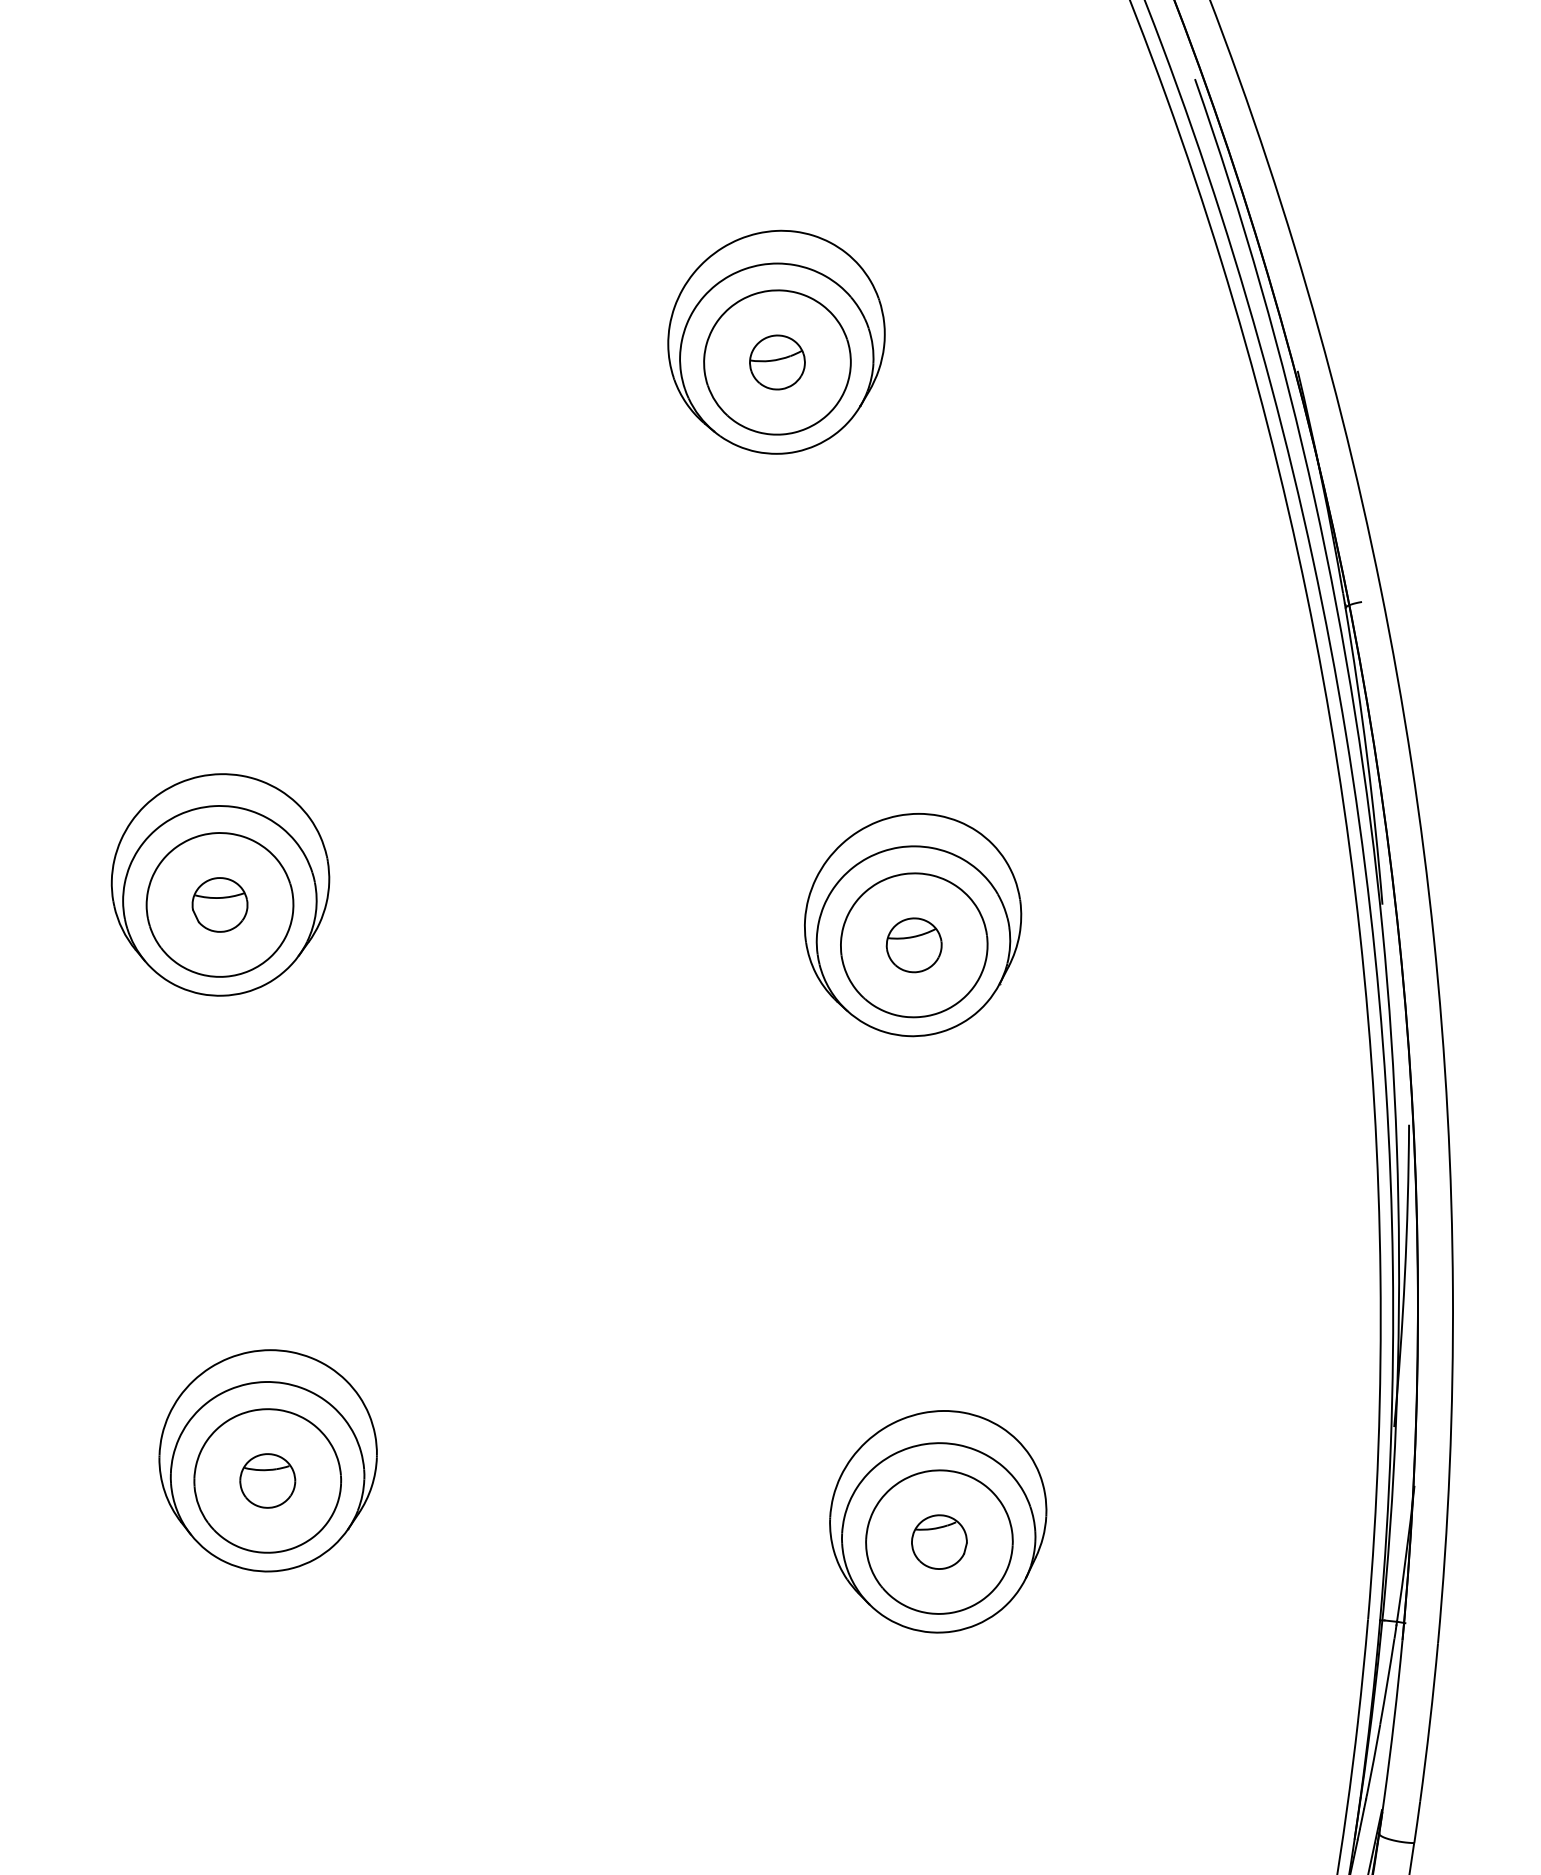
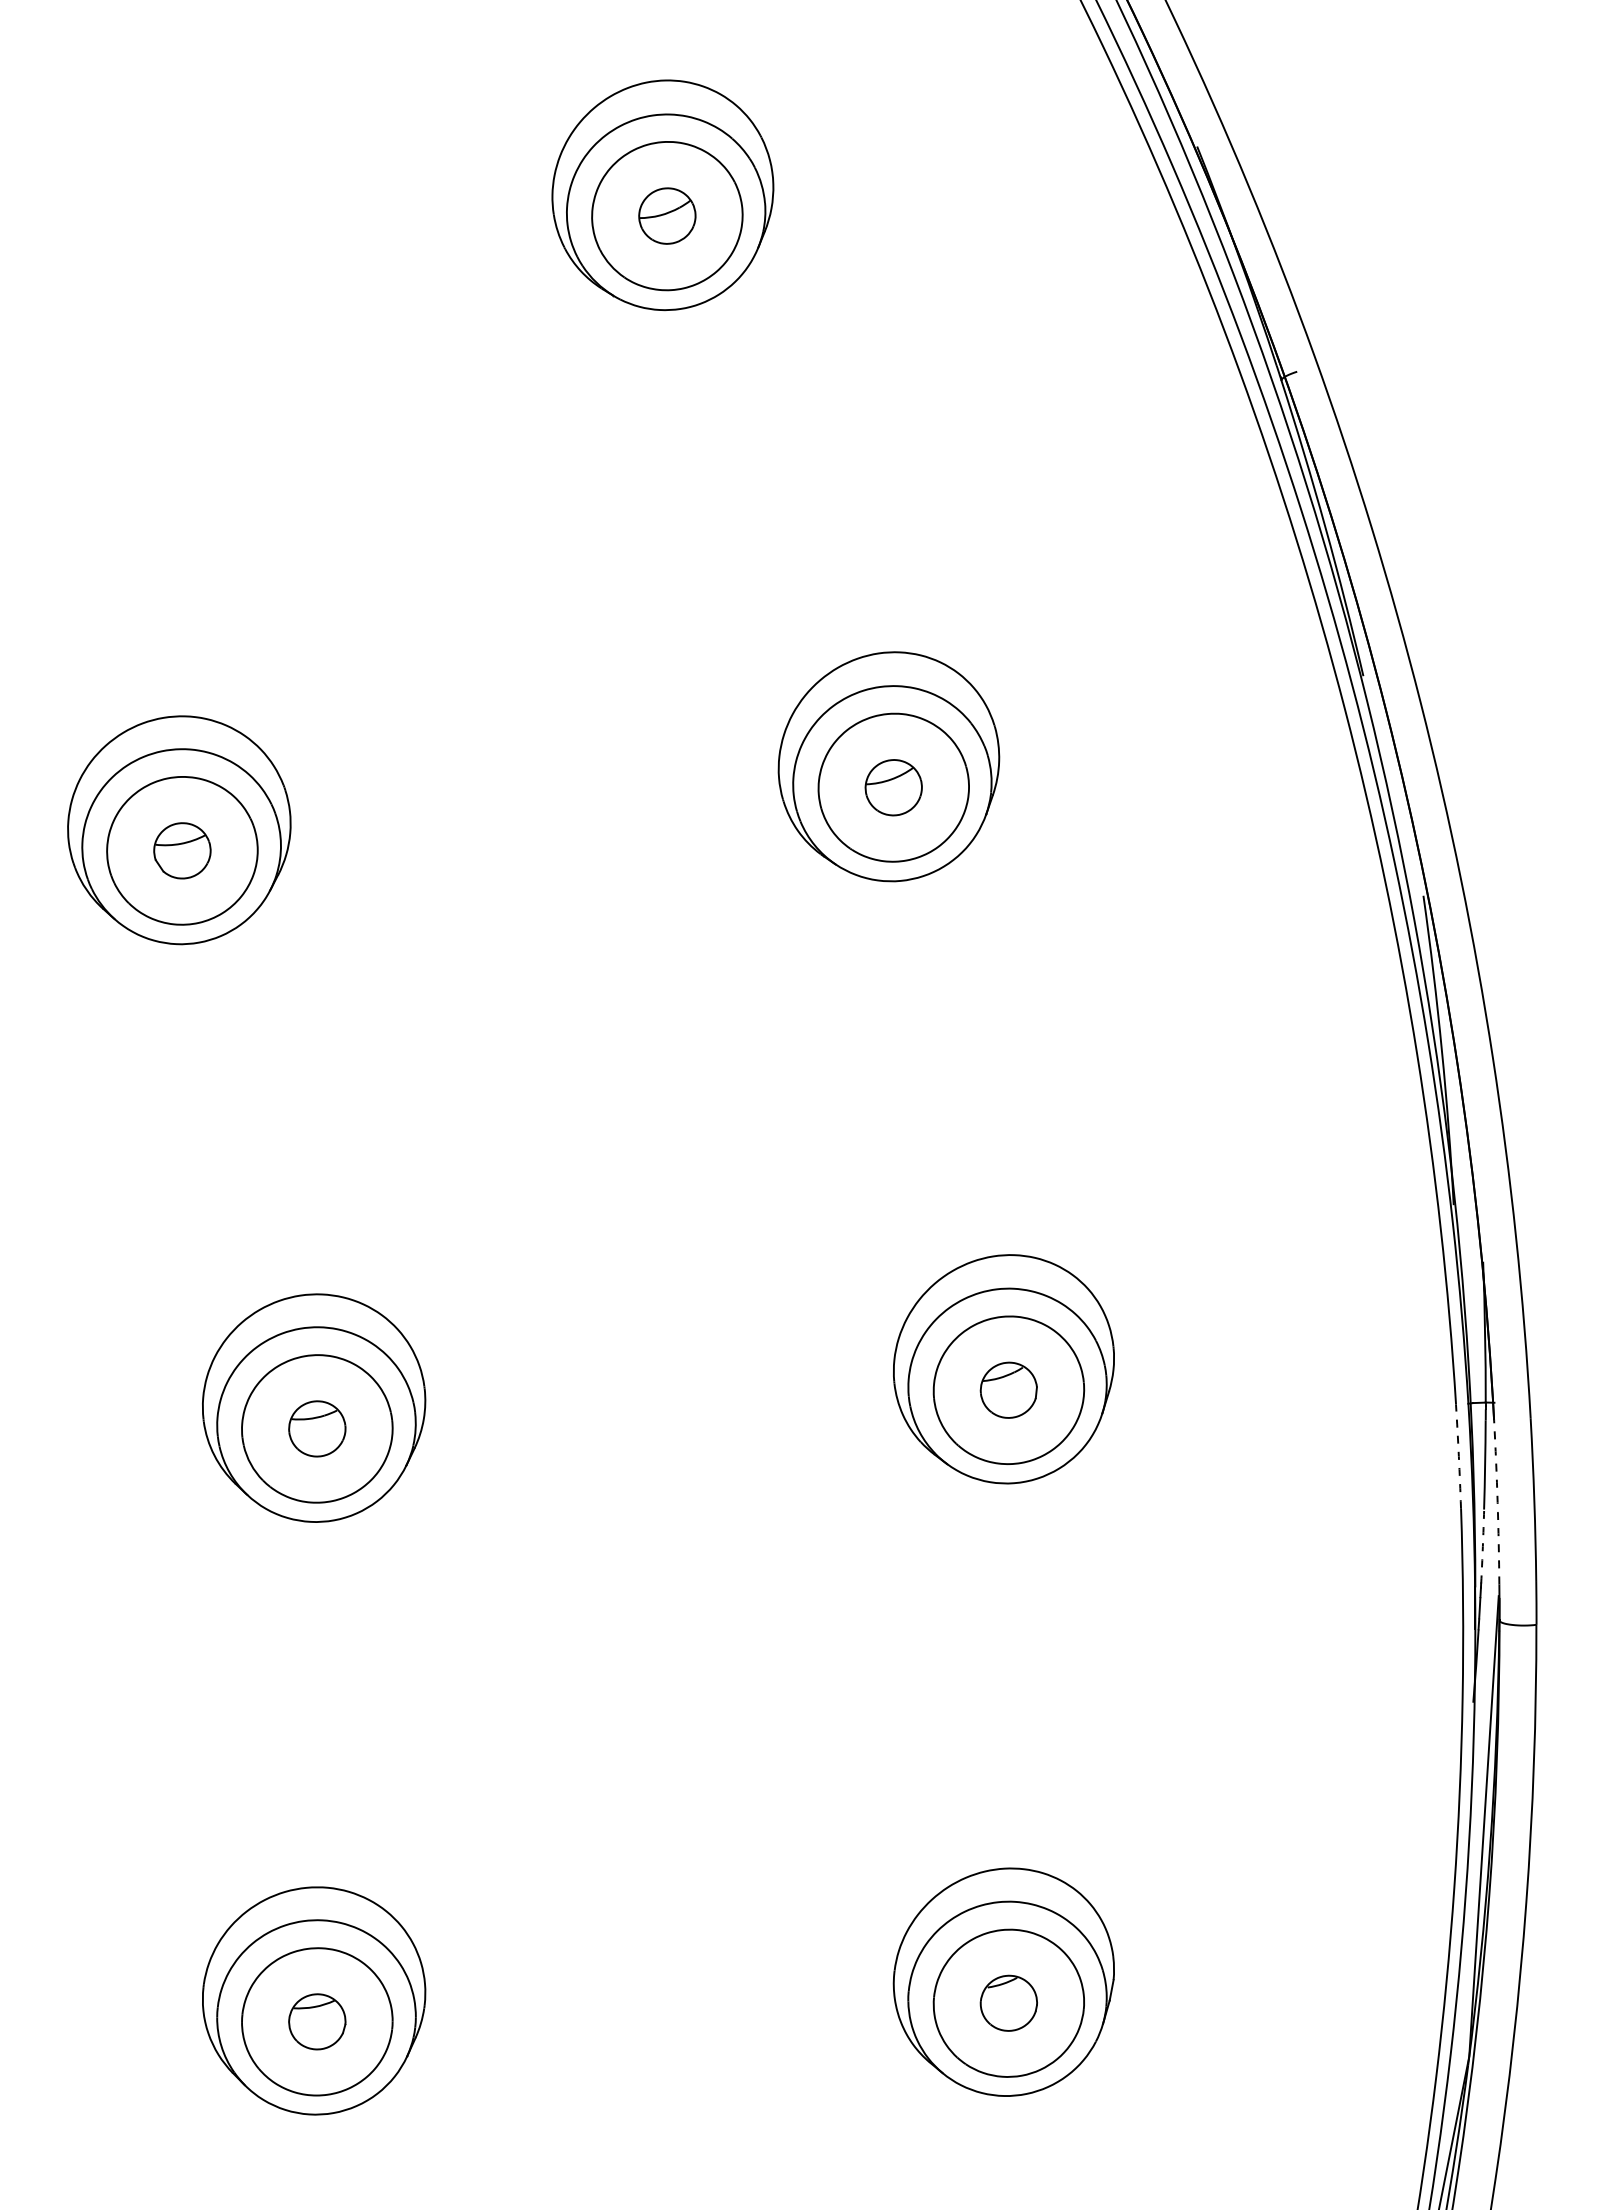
arc: (1363, 1669) -> (1458, 1456), solid -> dashed
arc: (1394, 1719) -> (1497, 1502), solid -> dashed
arc: (1373, 1759) -> (1482, 1546), solid -> dashed

